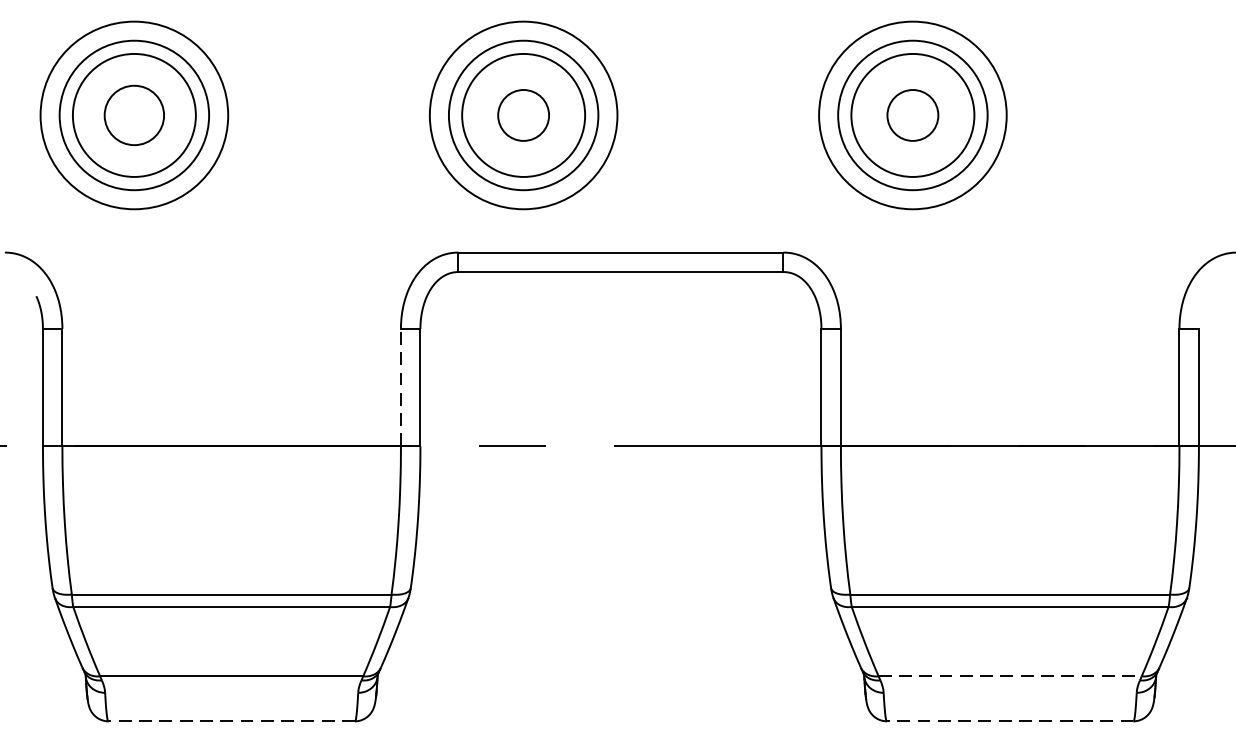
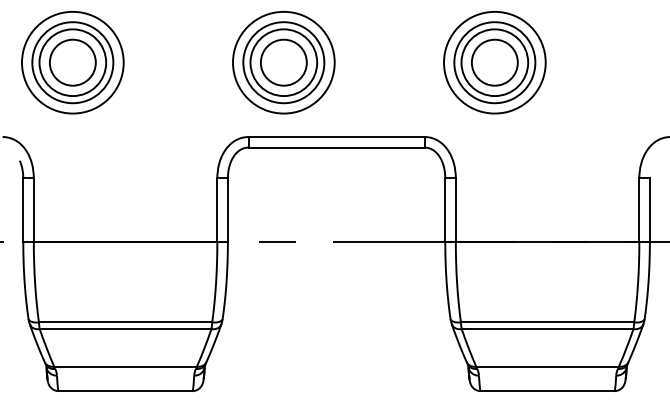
circle: (133, 115) -> (72, 62), size x1.43
circle: (522, 115) -> (283, 62), size x1.67
circle: (912, 115) -> (494, 62), size x1.67
line: (401, 388) -> (217, 210), dashed -> solid
line: (1011, 675) -> (548, 366), dashed -> solid
line: (231, 722) -> (125, 391), dashed -> solid
line: (1010, 722) -> (547, 391), dashed -> solid

